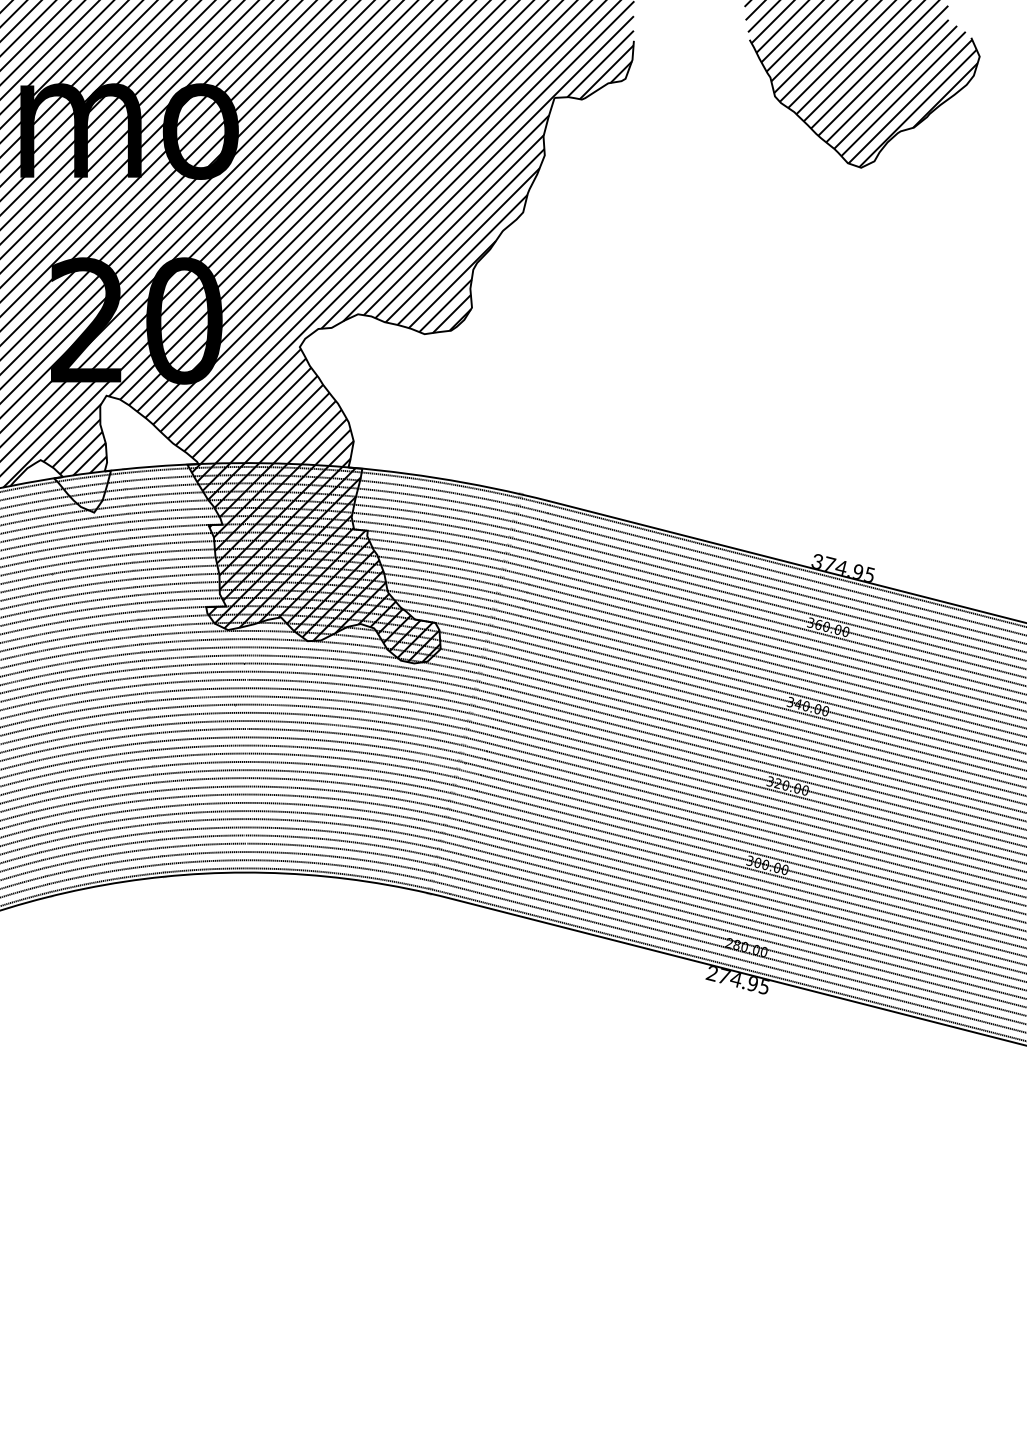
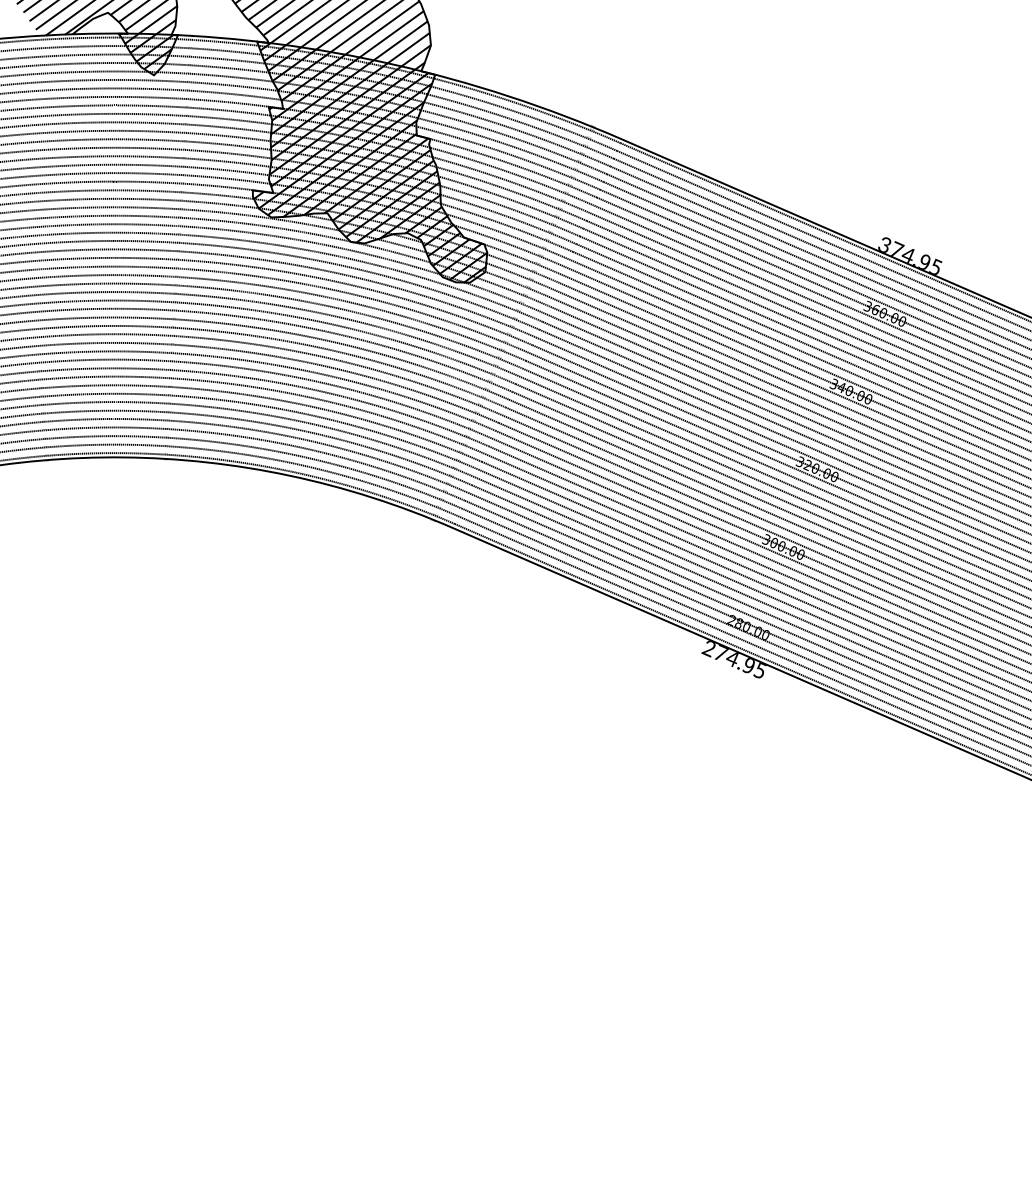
hatch: (80, 491) -> (143, 51), added

